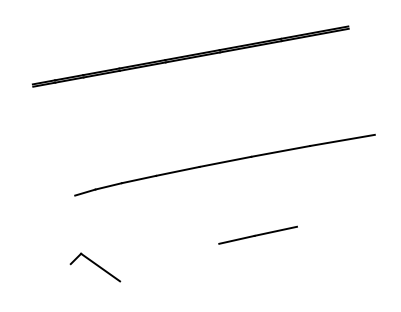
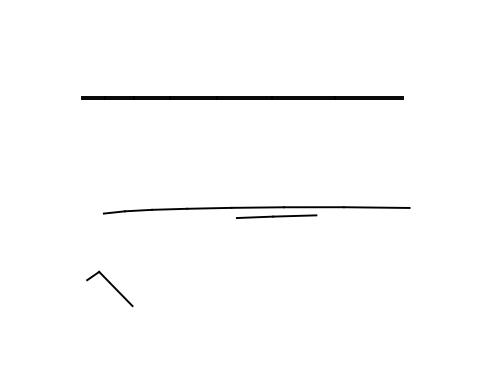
line: (257, 235) -> (276, 216), moved

